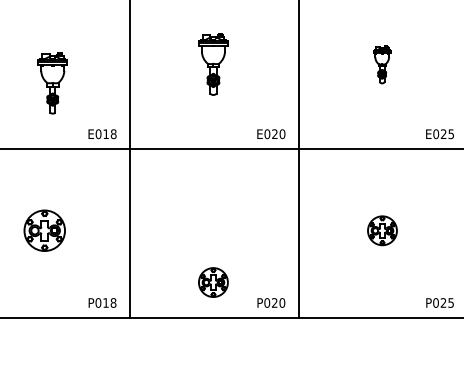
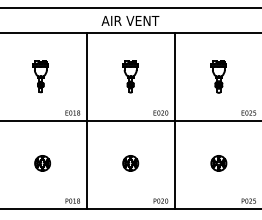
part: (381, 64) -> (218, 76), size x1.67
part: (52, 83) -> (40, 76), moved
part: (44, 230) -> (42, 163), size x0.71
part: (213, 282) -> (130, 163), moved

